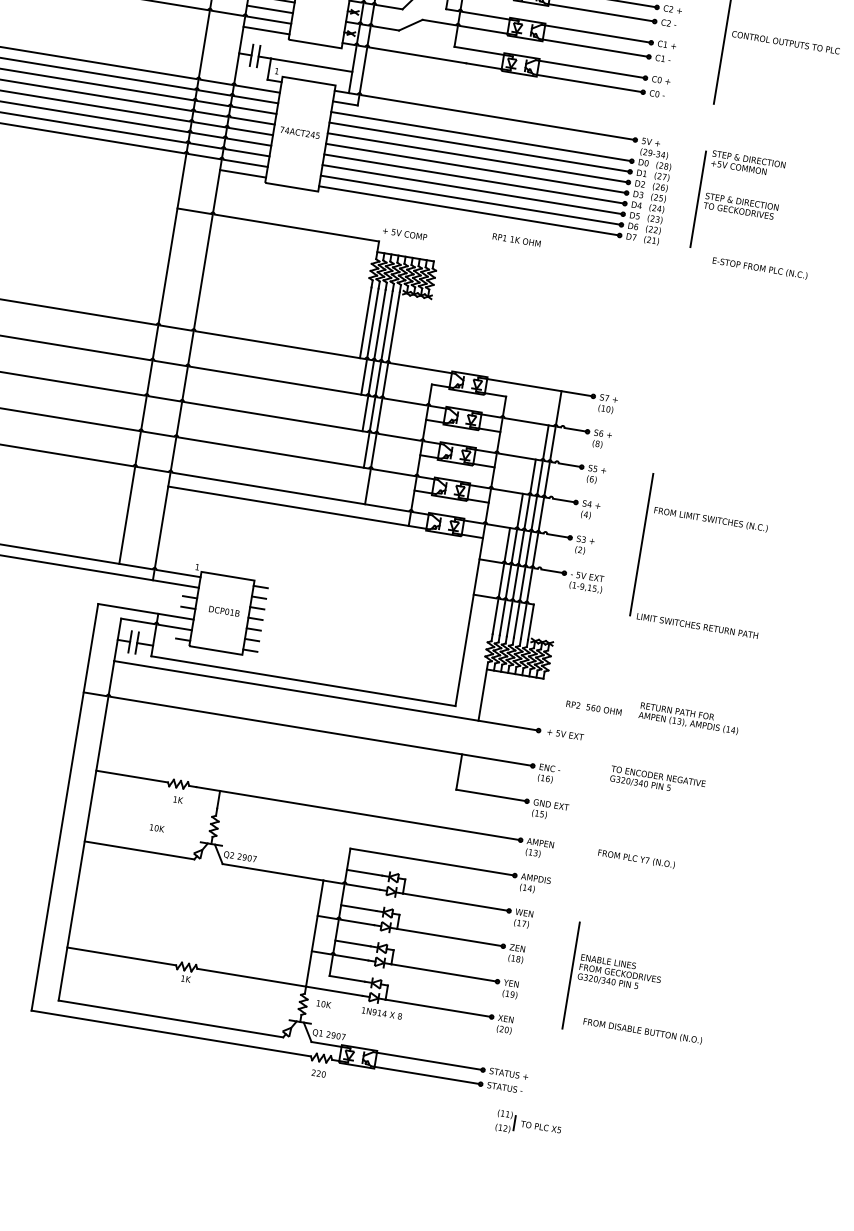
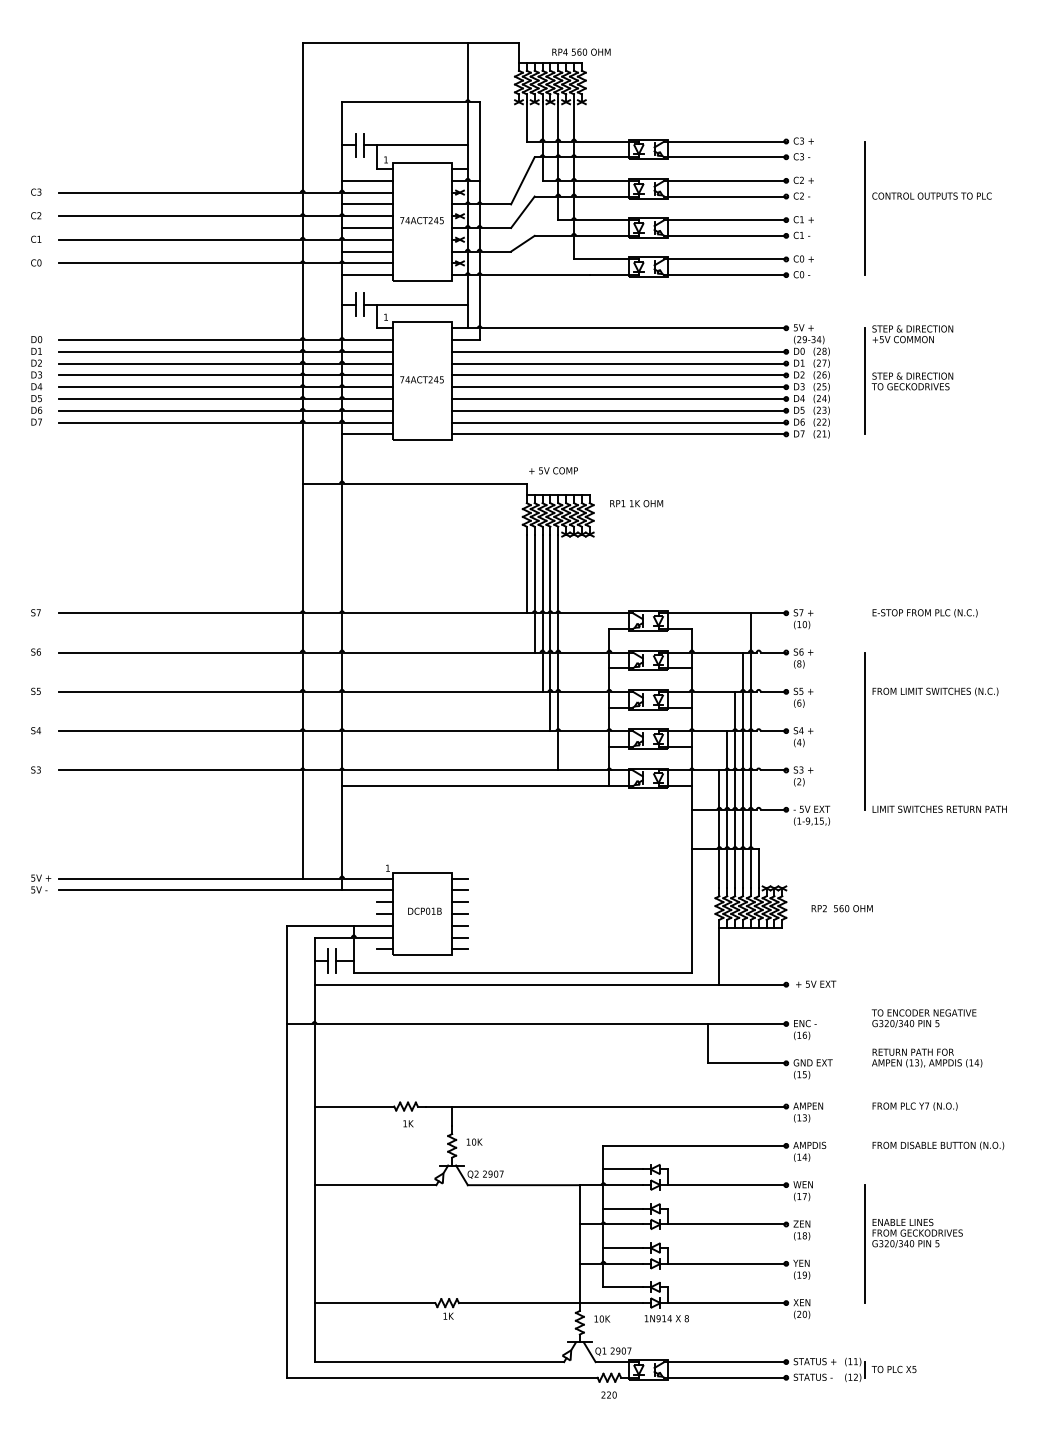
text: (516, 239) -> (636, 503), moved
text: (759, 268) -> (924, 613), moved
part: (709, 521) -> (934, 694), moved
text: (593, 707) -> (841, 908), moved
text: (689, 718) -> (927, 1057), moved
text: (157, 827) -> (474, 1141), moved
text: (642, 1031) -> (938, 1145), moved
part: (528, 1125) -> (880, 1369), moved

